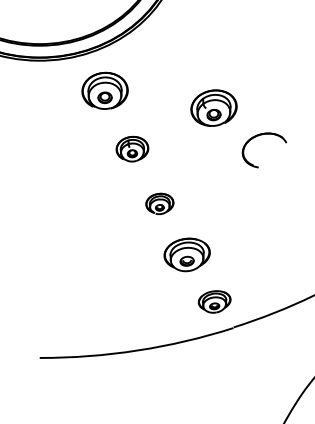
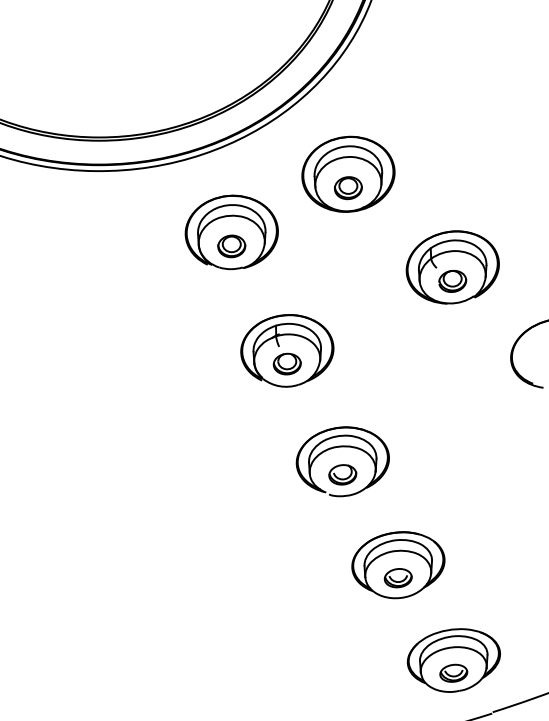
part: (162, 61) -> (348, 172), added
part: (132, 148) -> (287, 349), size x1.43
part: (159, 203) -> (342, 460), size x1.67
part: (214, 301) -> (453, 659), size x1.43

